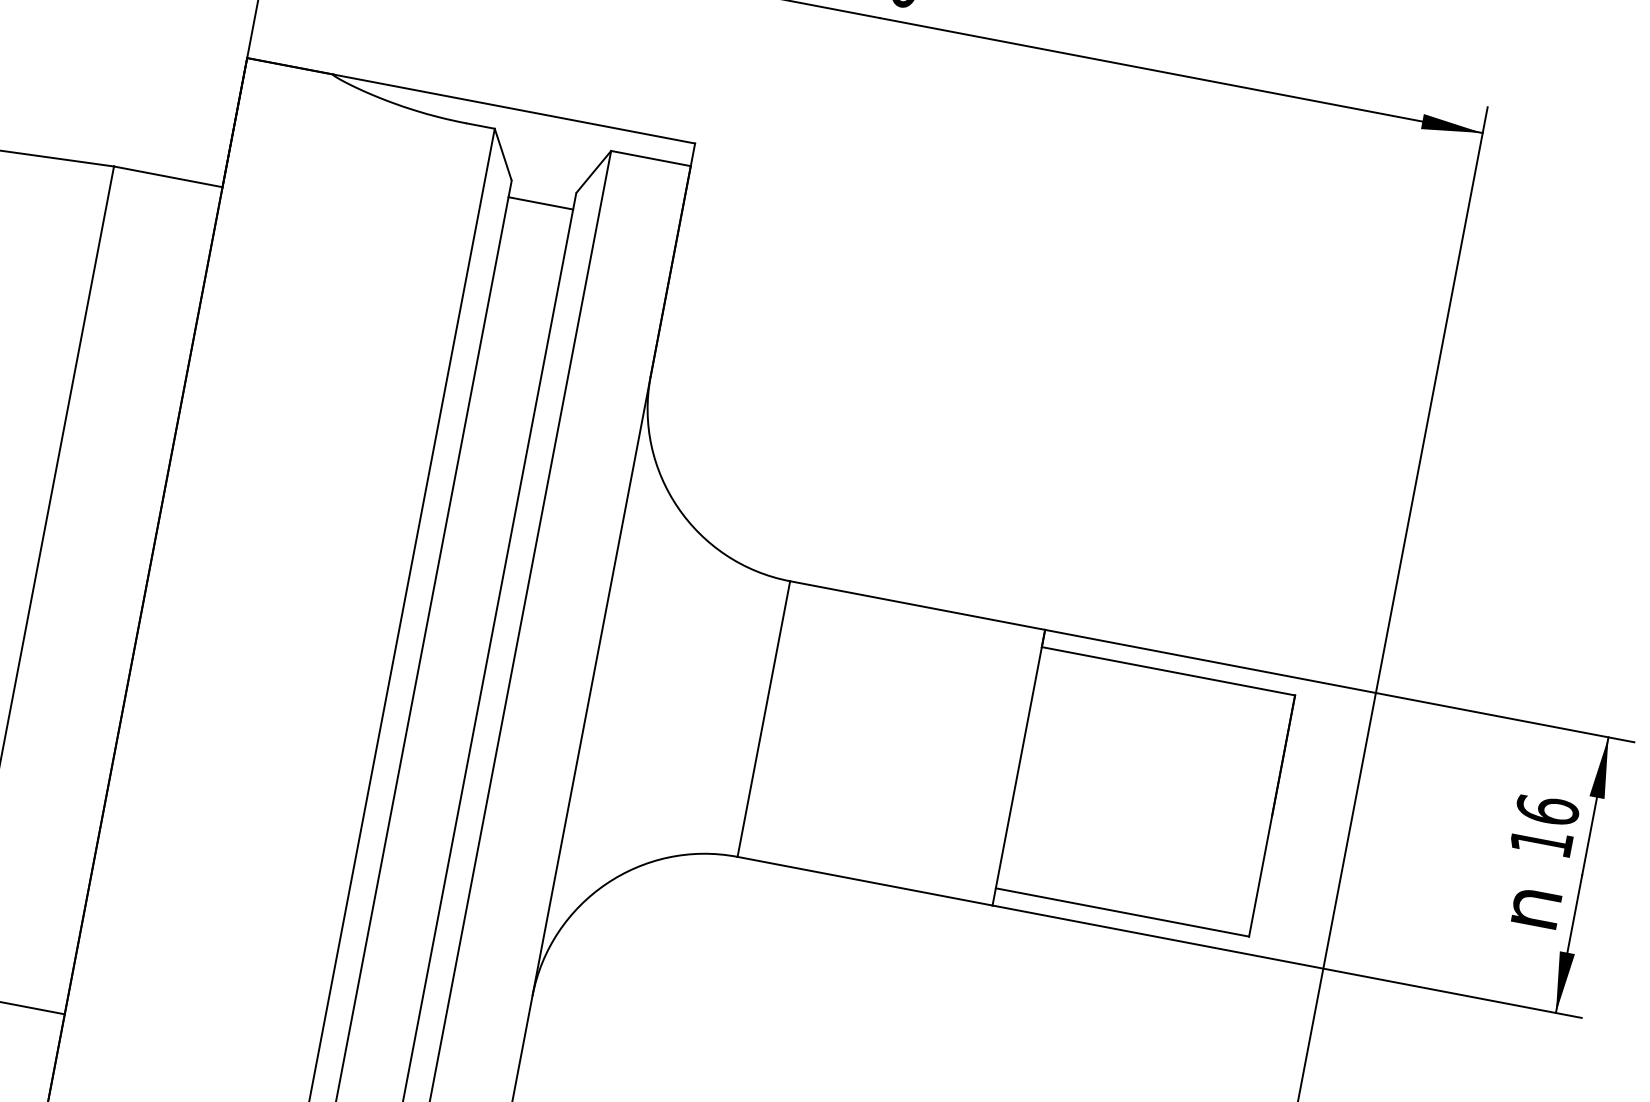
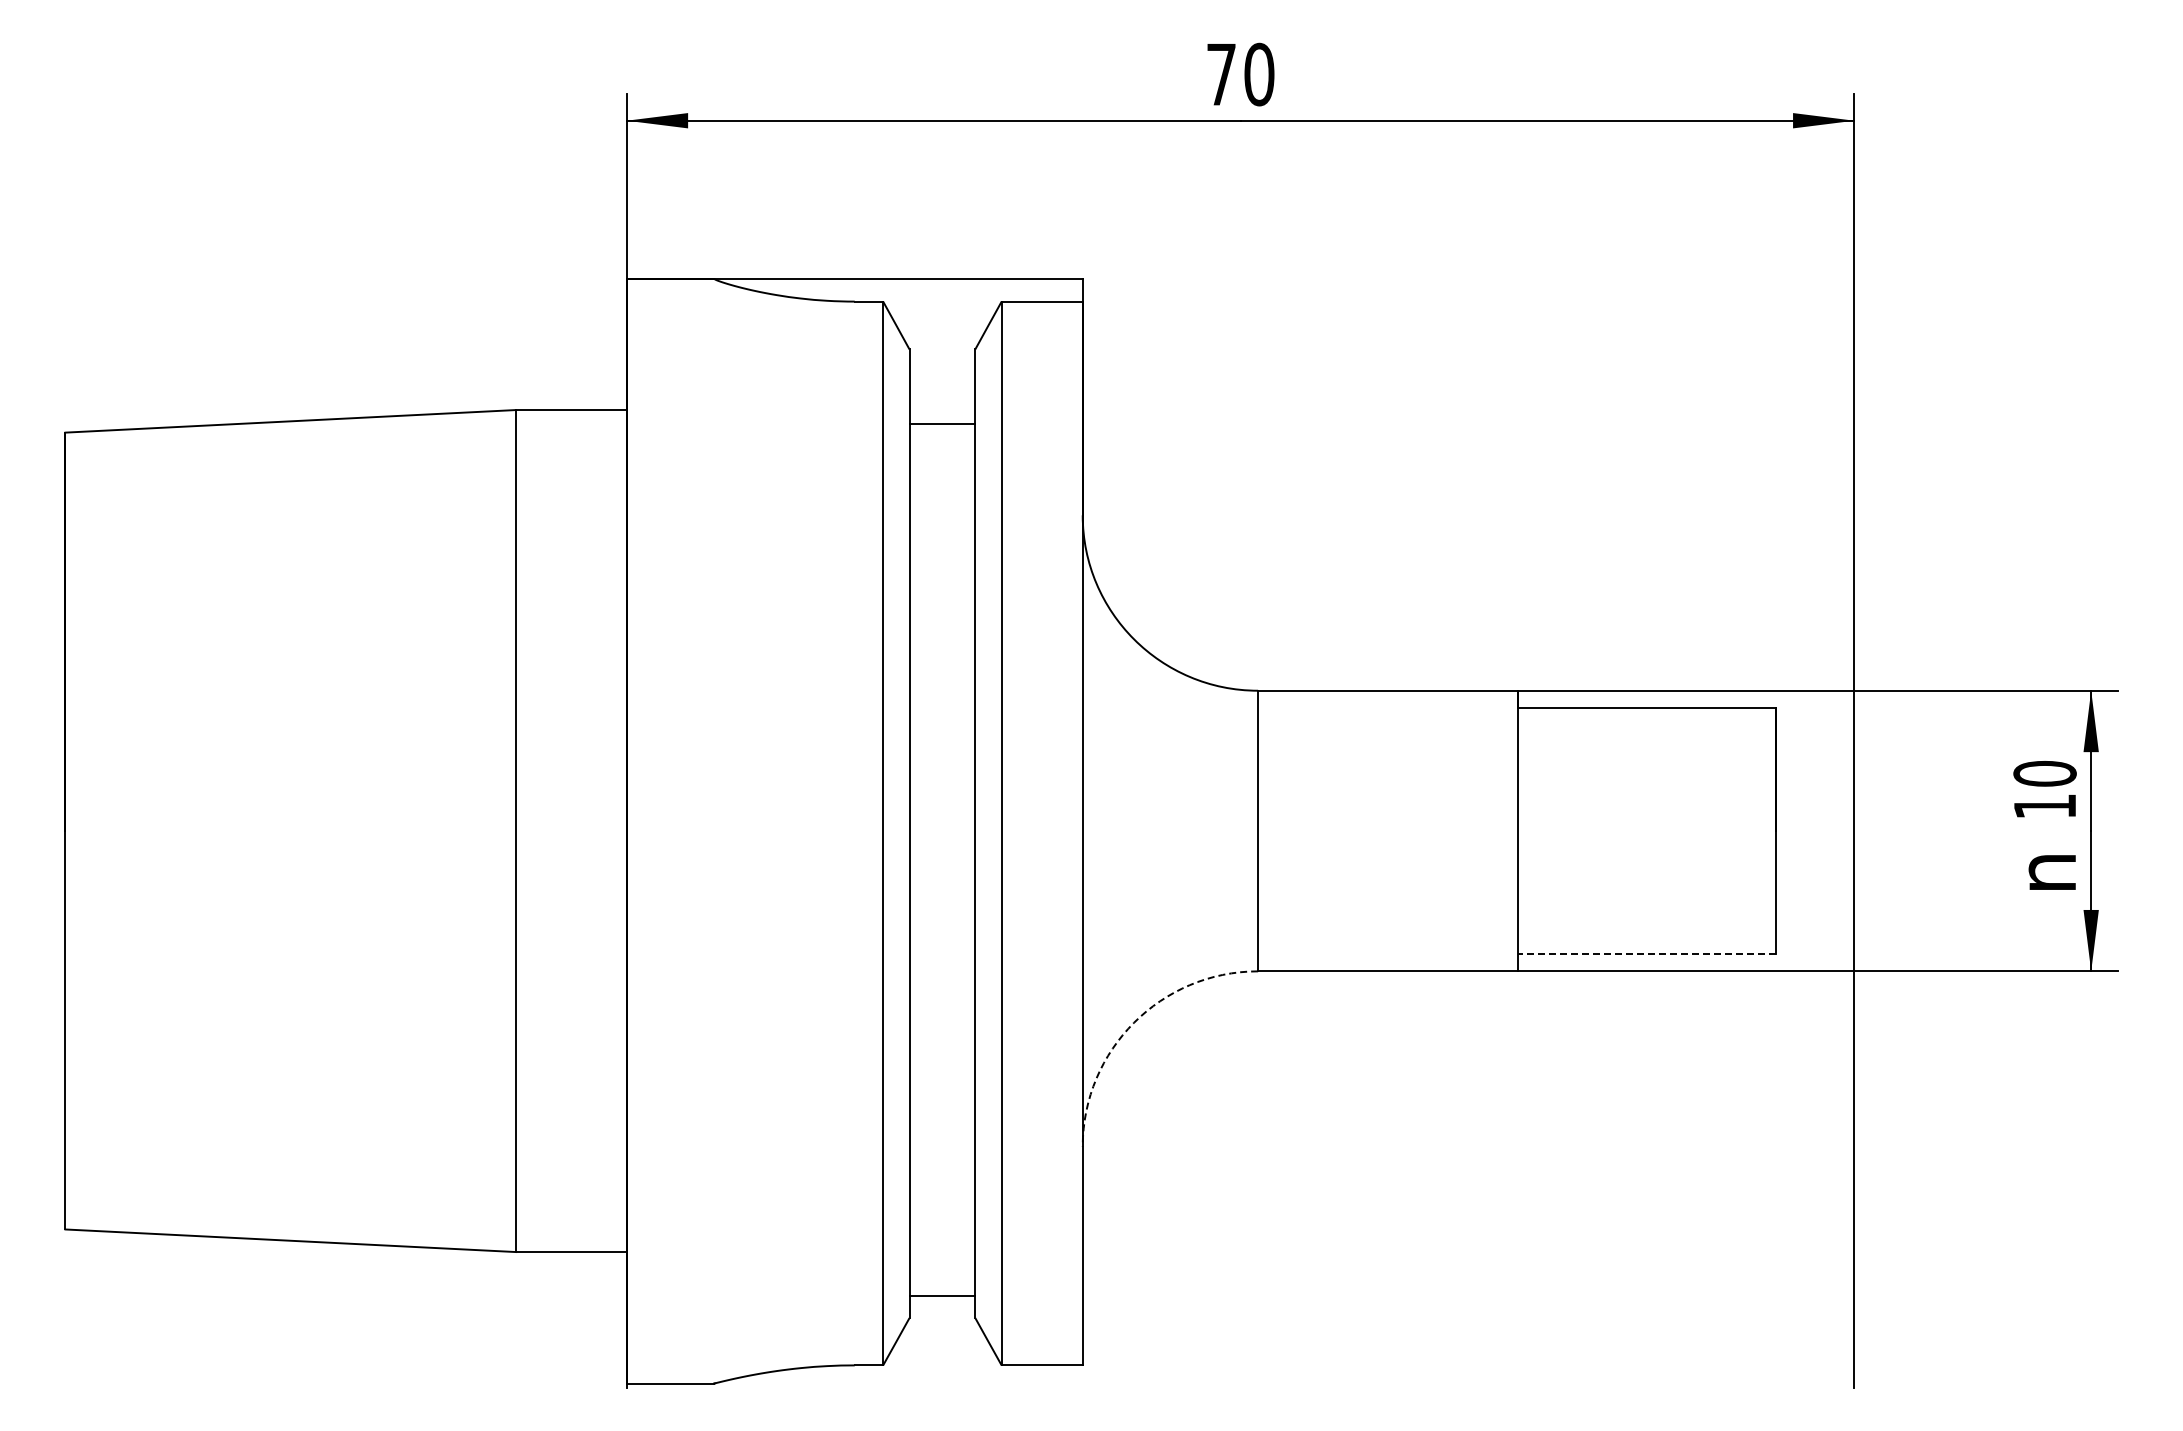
line: (540, 203) -> (942, 424), moved
text: (1547, 809) -> (2044, 773), 16 -> 10
arc: (606, 883) -> (1134, 1022), solid -> dashed
line: (1122, 912) -> (1646, 953), solid -> dashed

